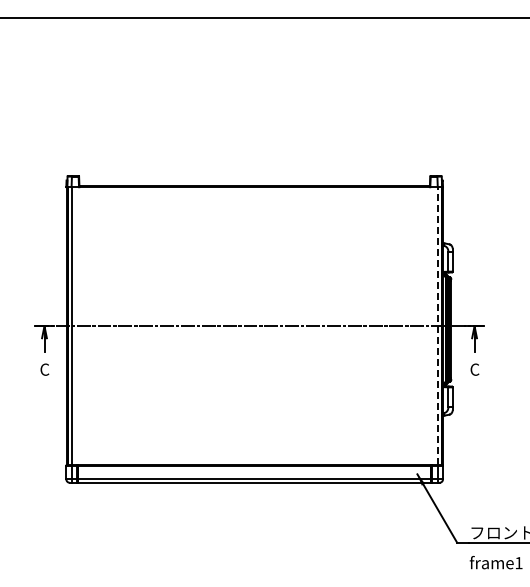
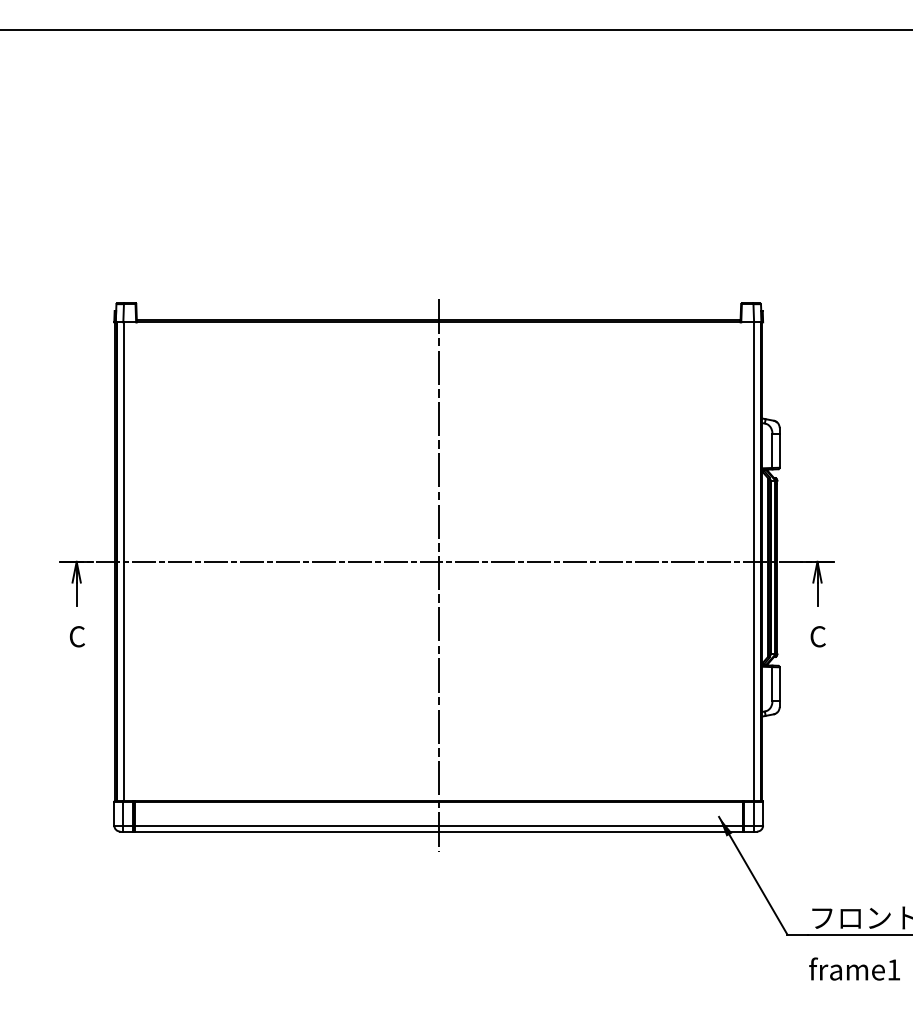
line: (437, 325) -> (753, 560), dashed -> solid
line: (254, 333) -> (438, 574), added

